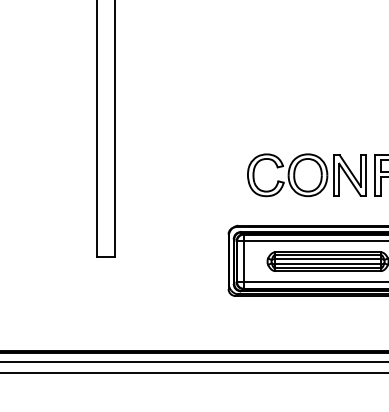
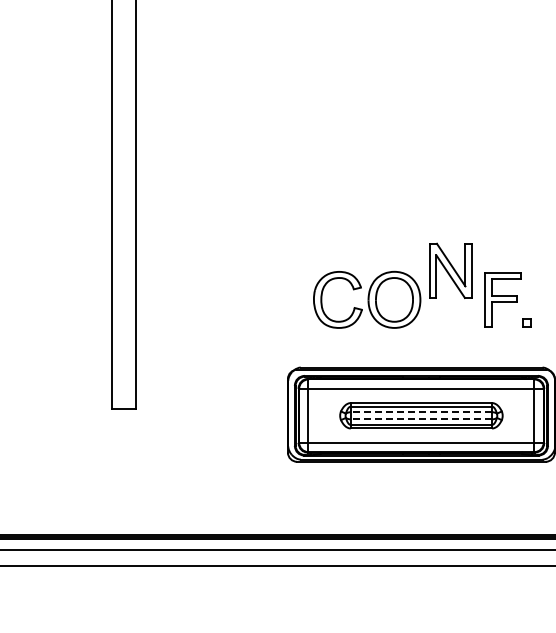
part: (349, 174) -> (450, 270), moved
line: (328, 259) -> (421, 412), solid -> dashed
line: (328, 264) -> (421, 419), solid -> dashed

